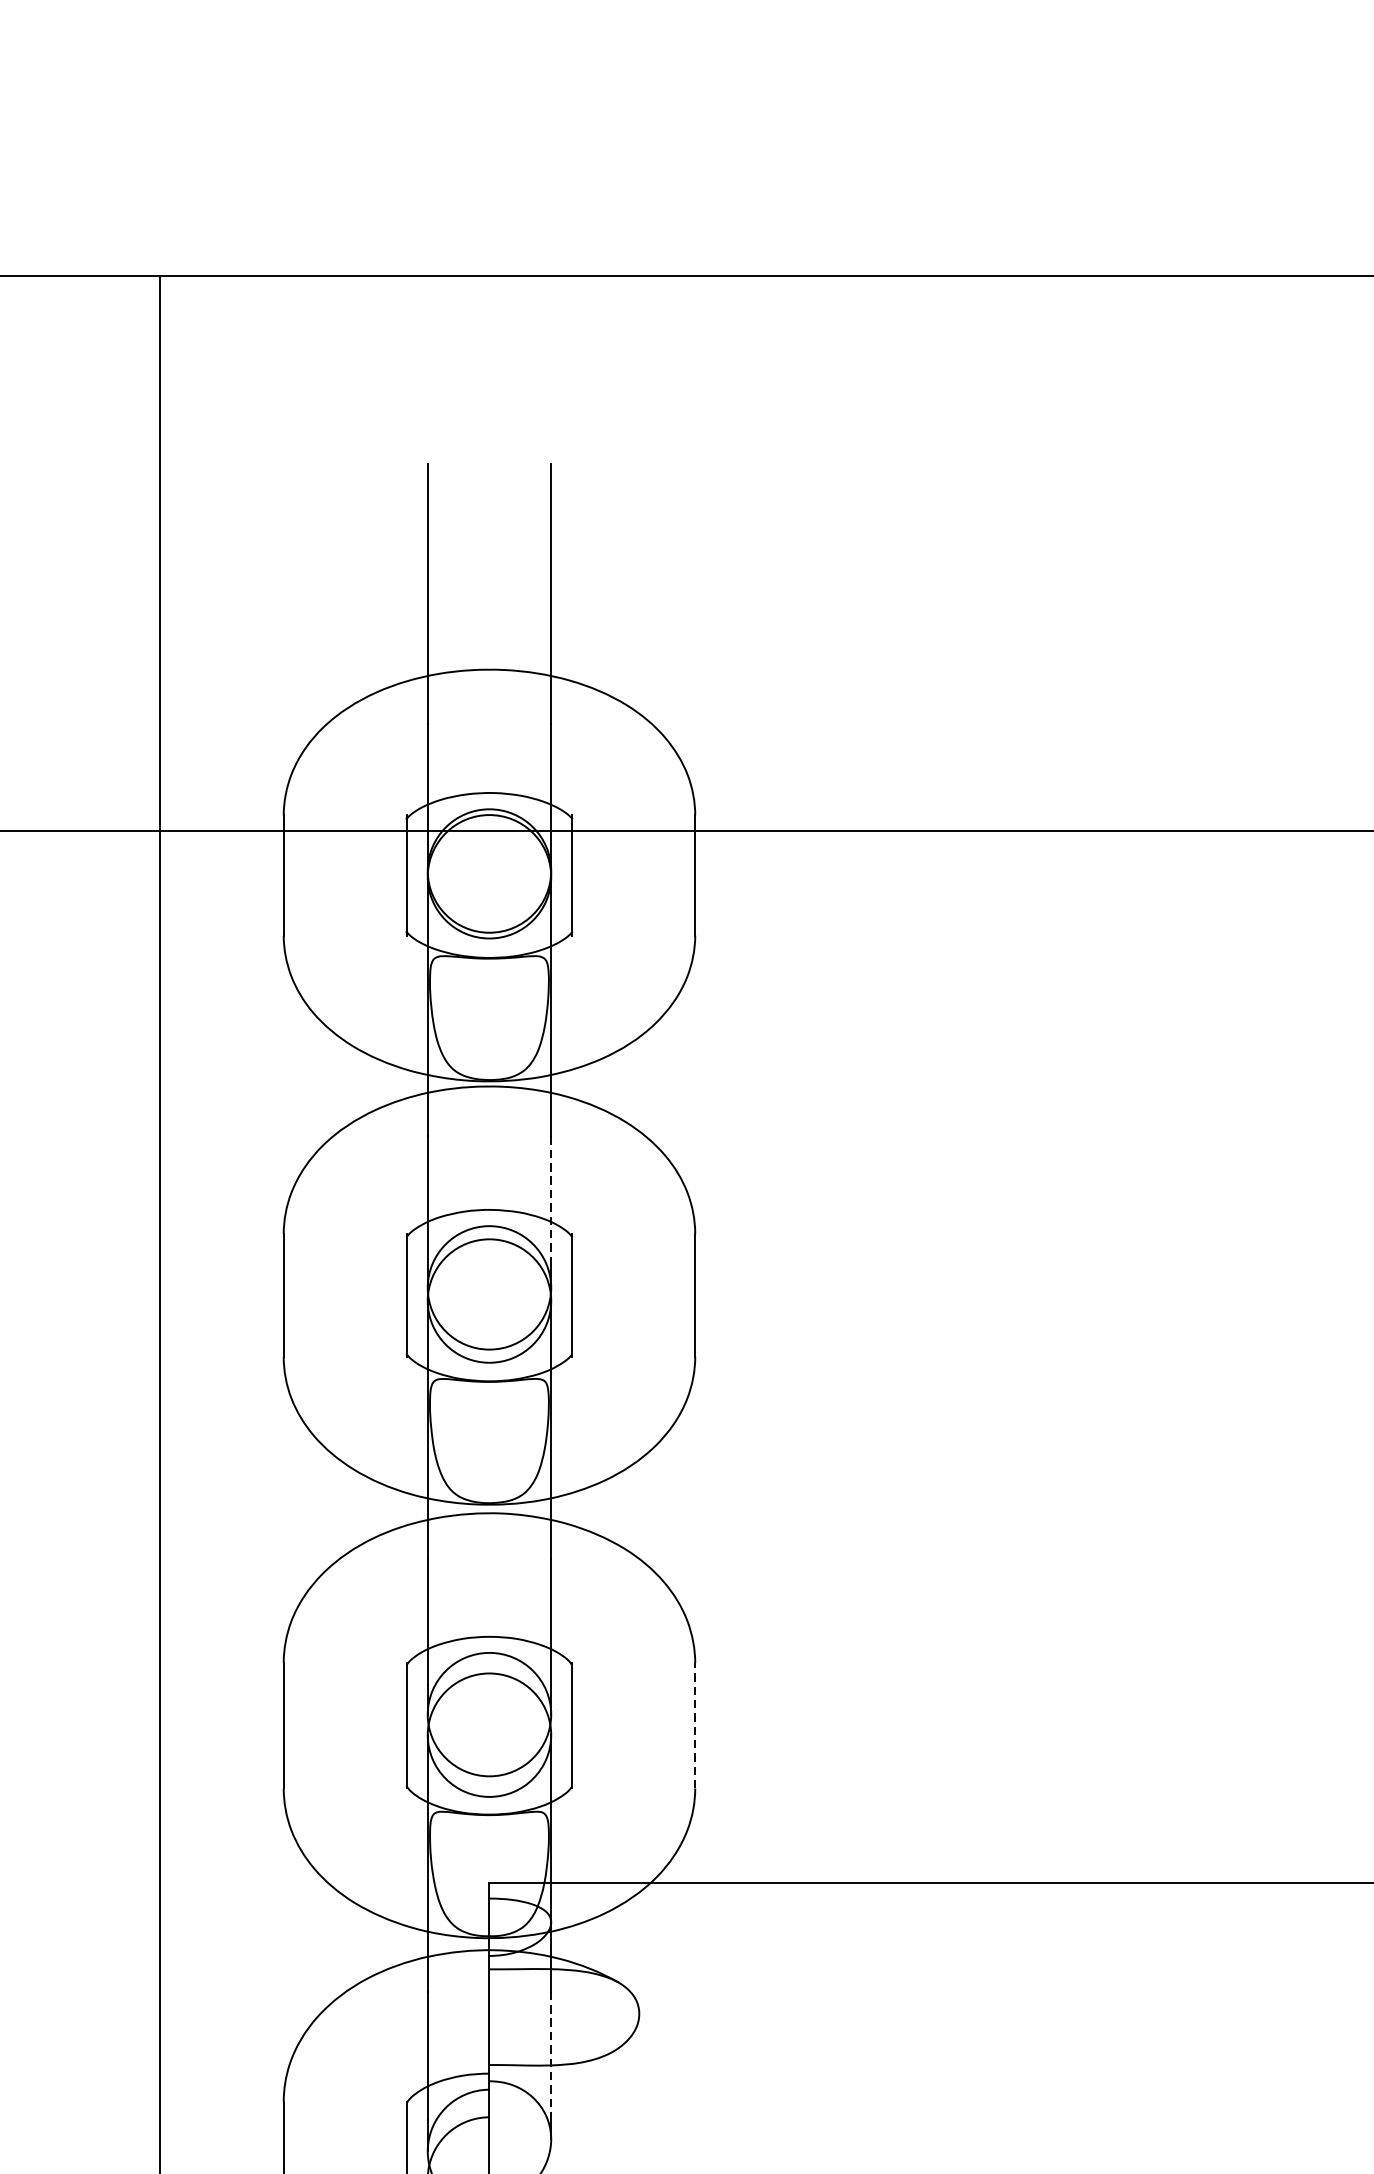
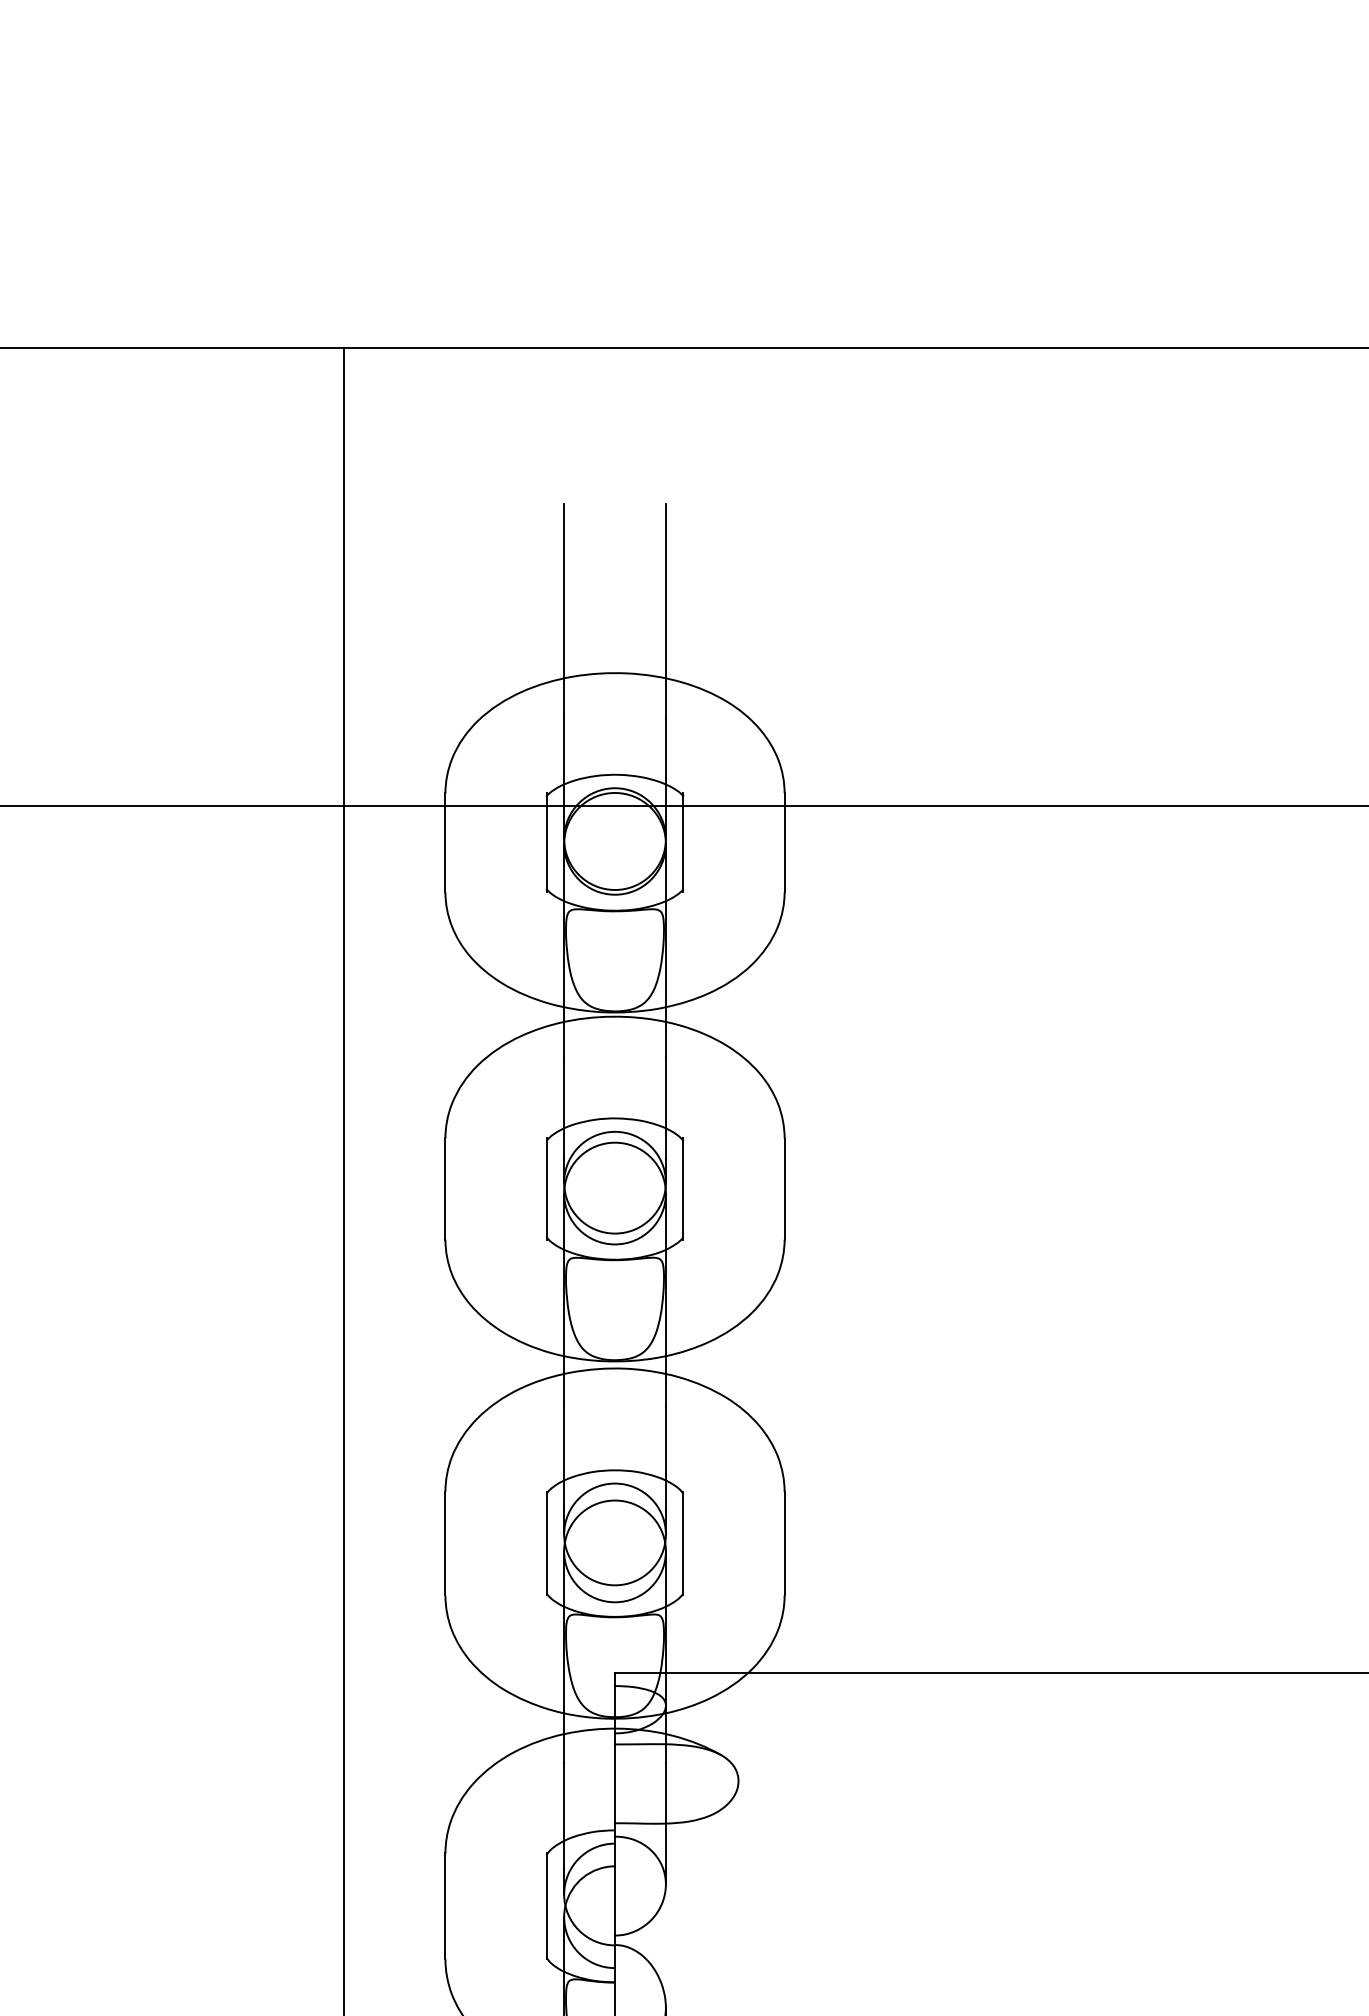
line: (550, 1197) -> (665, 1108), dashed -> solid
line: (695, 1725) -> (784, 1543), dashed -> solid
line: (550, 2055) -> (665, 1815), dashed -> solid

